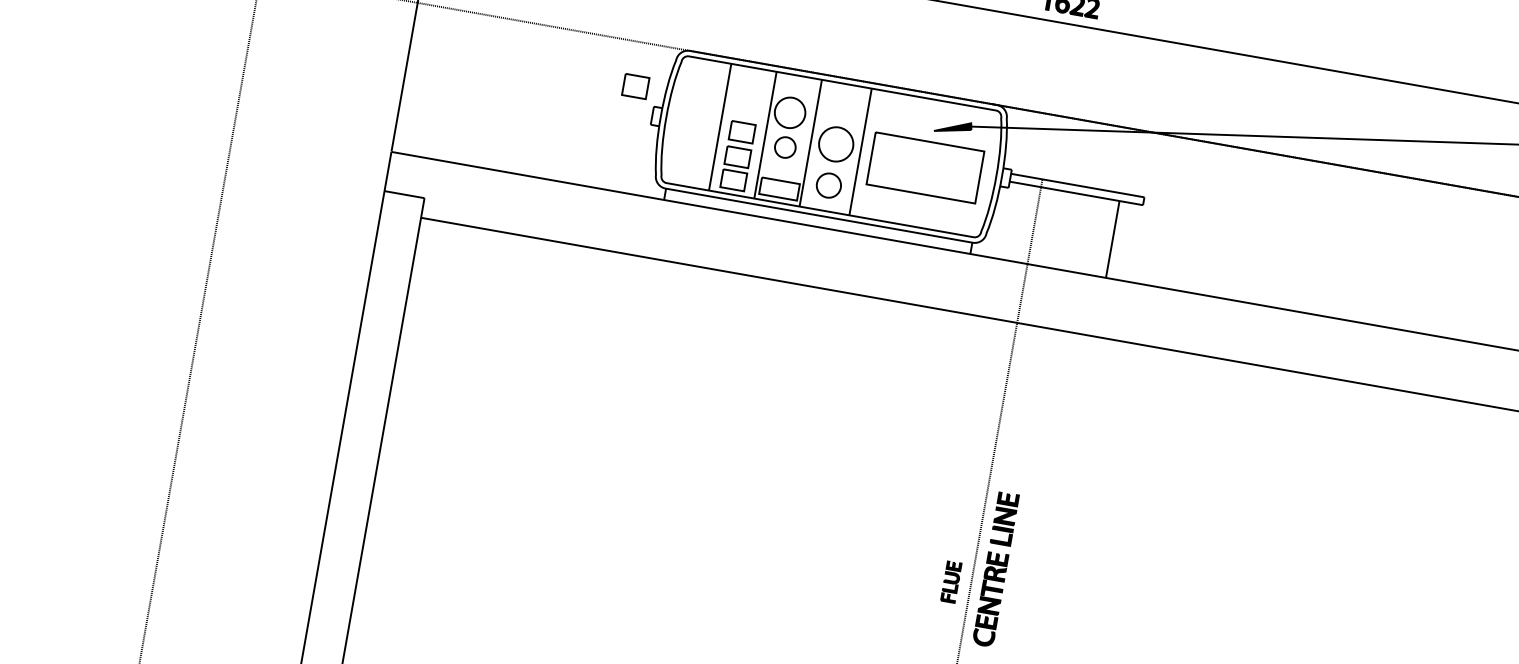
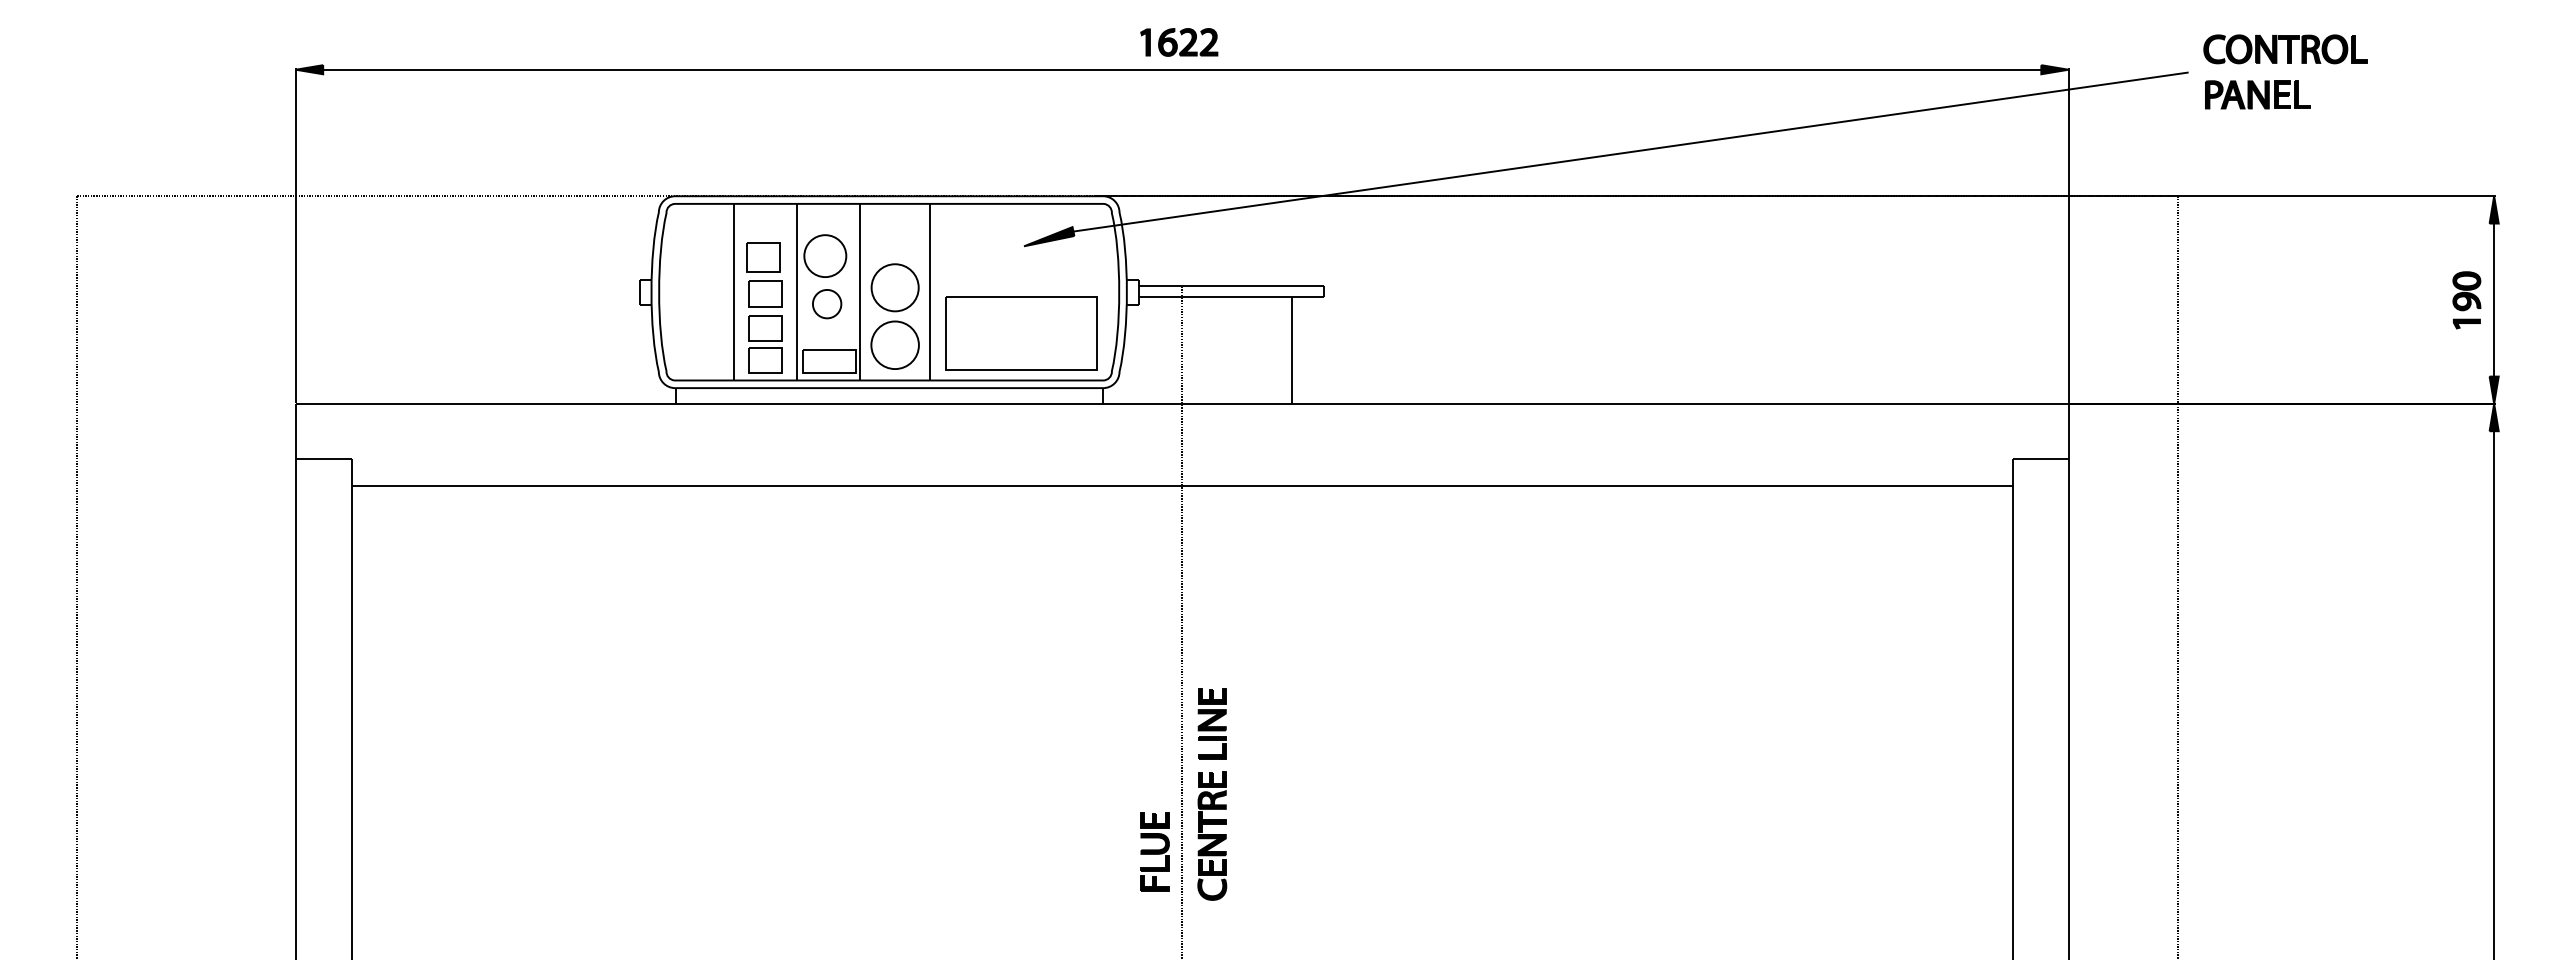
part: (635, 86) -> (763, 257), moved
part: (925, 168) -> (1021, 333), moved
part: (828, 185) -> (894, 344), size x1.43
part: (996, 569) -> (1212, 794), moved
part: (950, 581) -> (1154, 851), size x1.43

